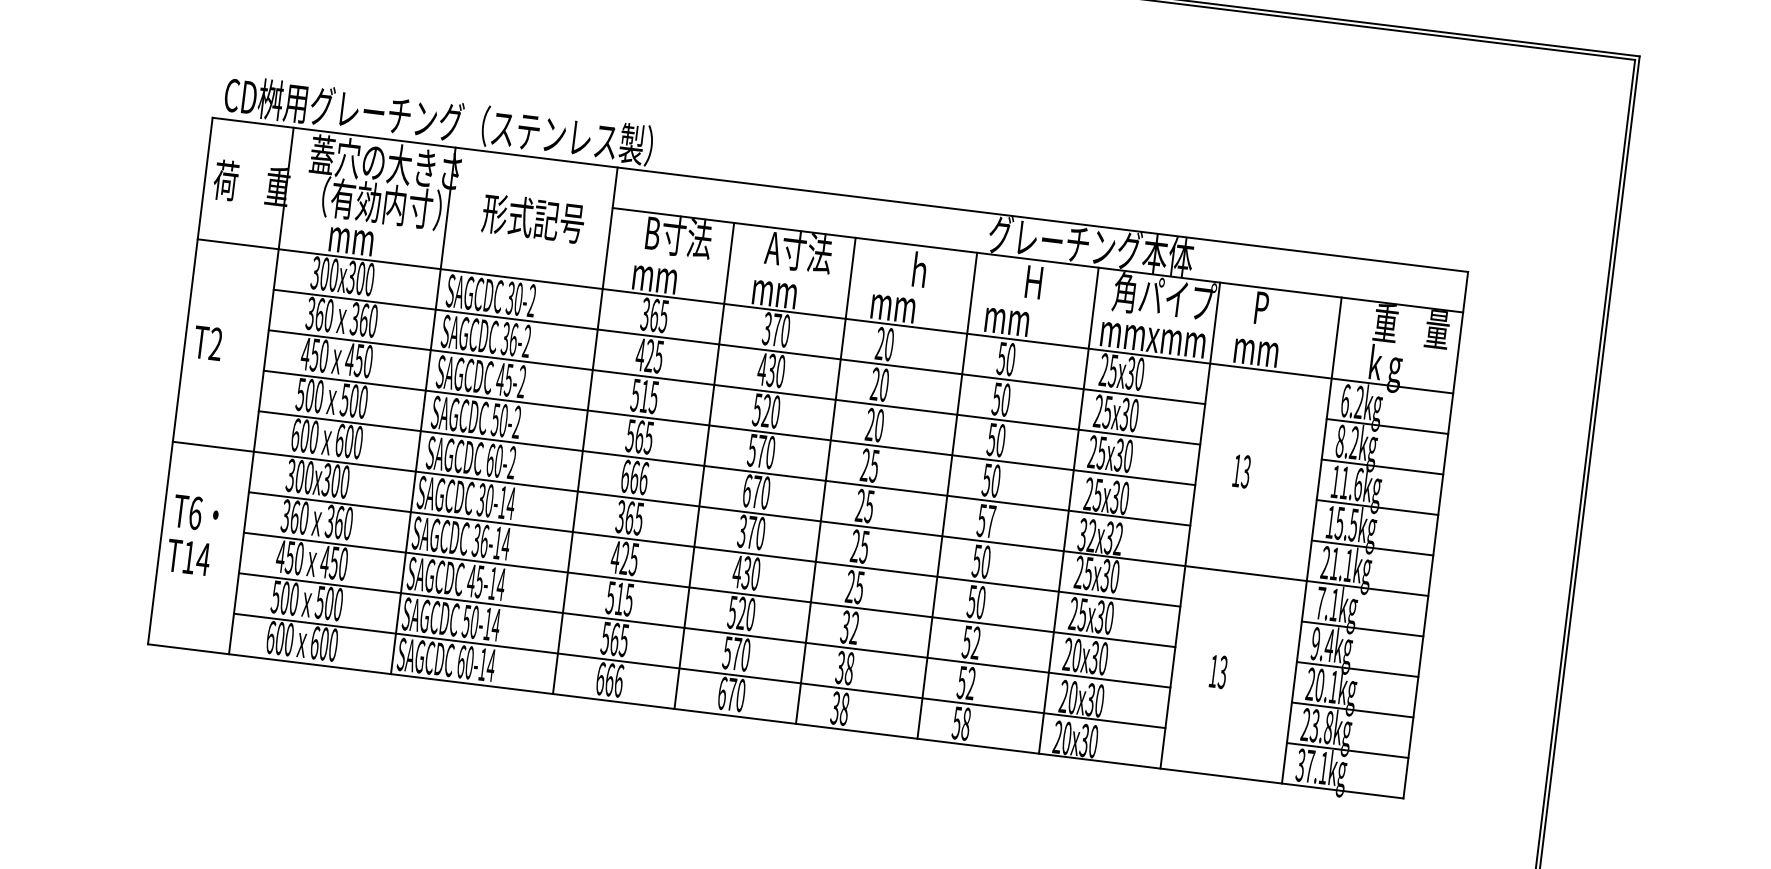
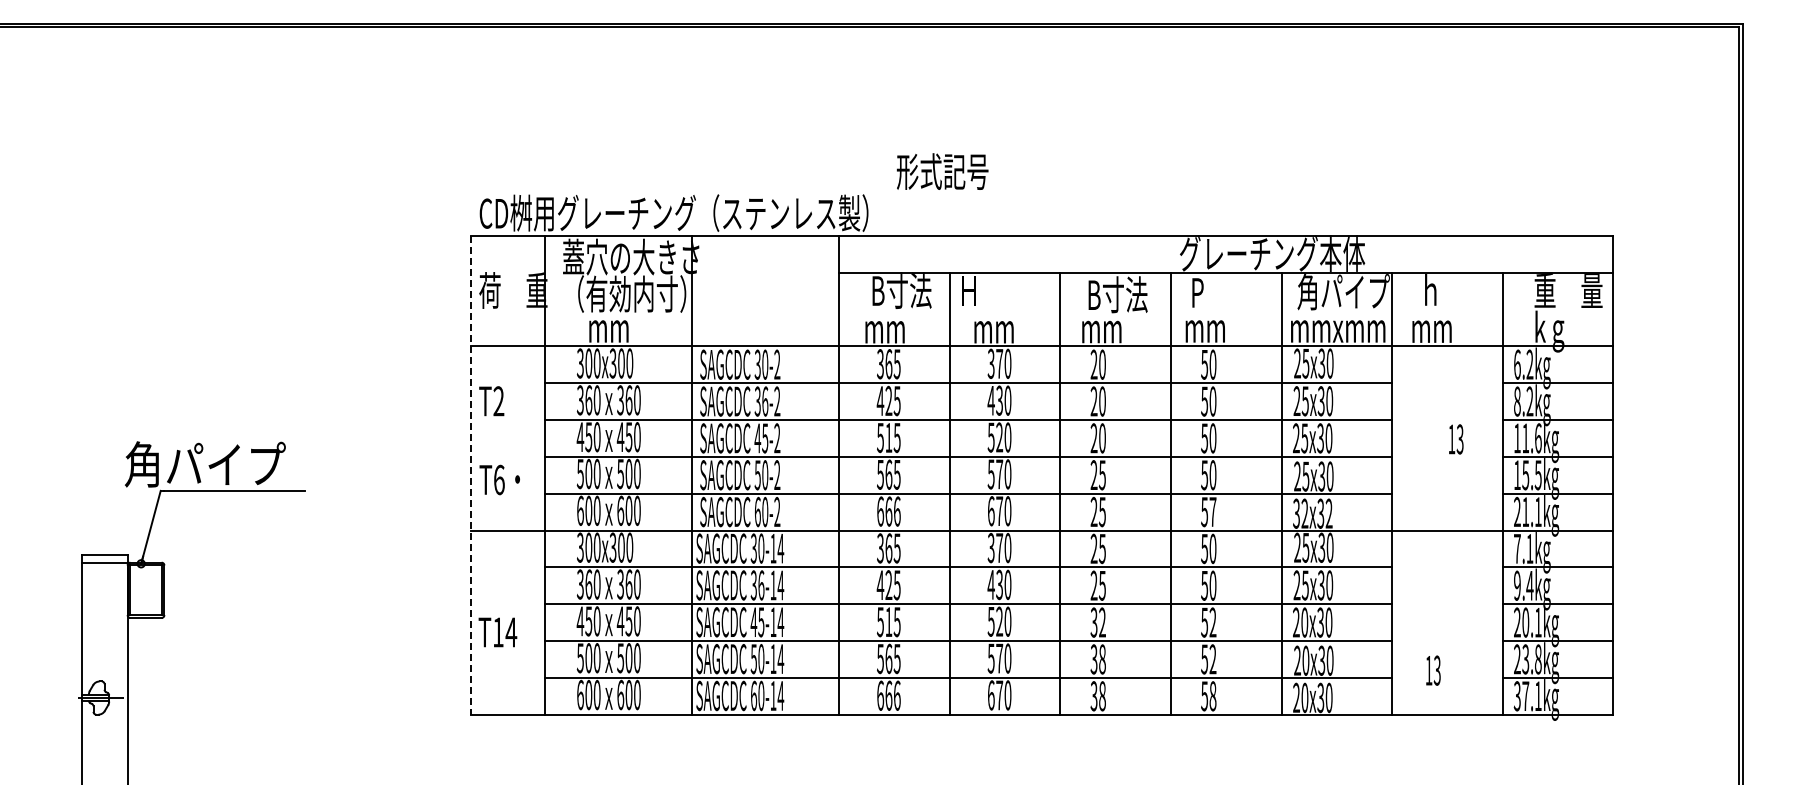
text: (533, 218) -> (942, 171), moved
text: (788, 250) -> (1001, 291), A寸法 -> Ｈ
text: (915, 269) -> (1117, 294), ｈ -> B寸法
text: (1019, 280) -> (1211, 292), Ｈ -> P
text: (1261, 306) -> (1431, 289), P -> ｈ
text: (207, 343) -> (491, 401), moved
line: (180, 381) -> (471, 475), solid -> dashed
text: (1242, 471) -> (1456, 439), moved
text: (195, 512) -> (499, 479), moved
text: (1218, 671) -> (1433, 670), moved

